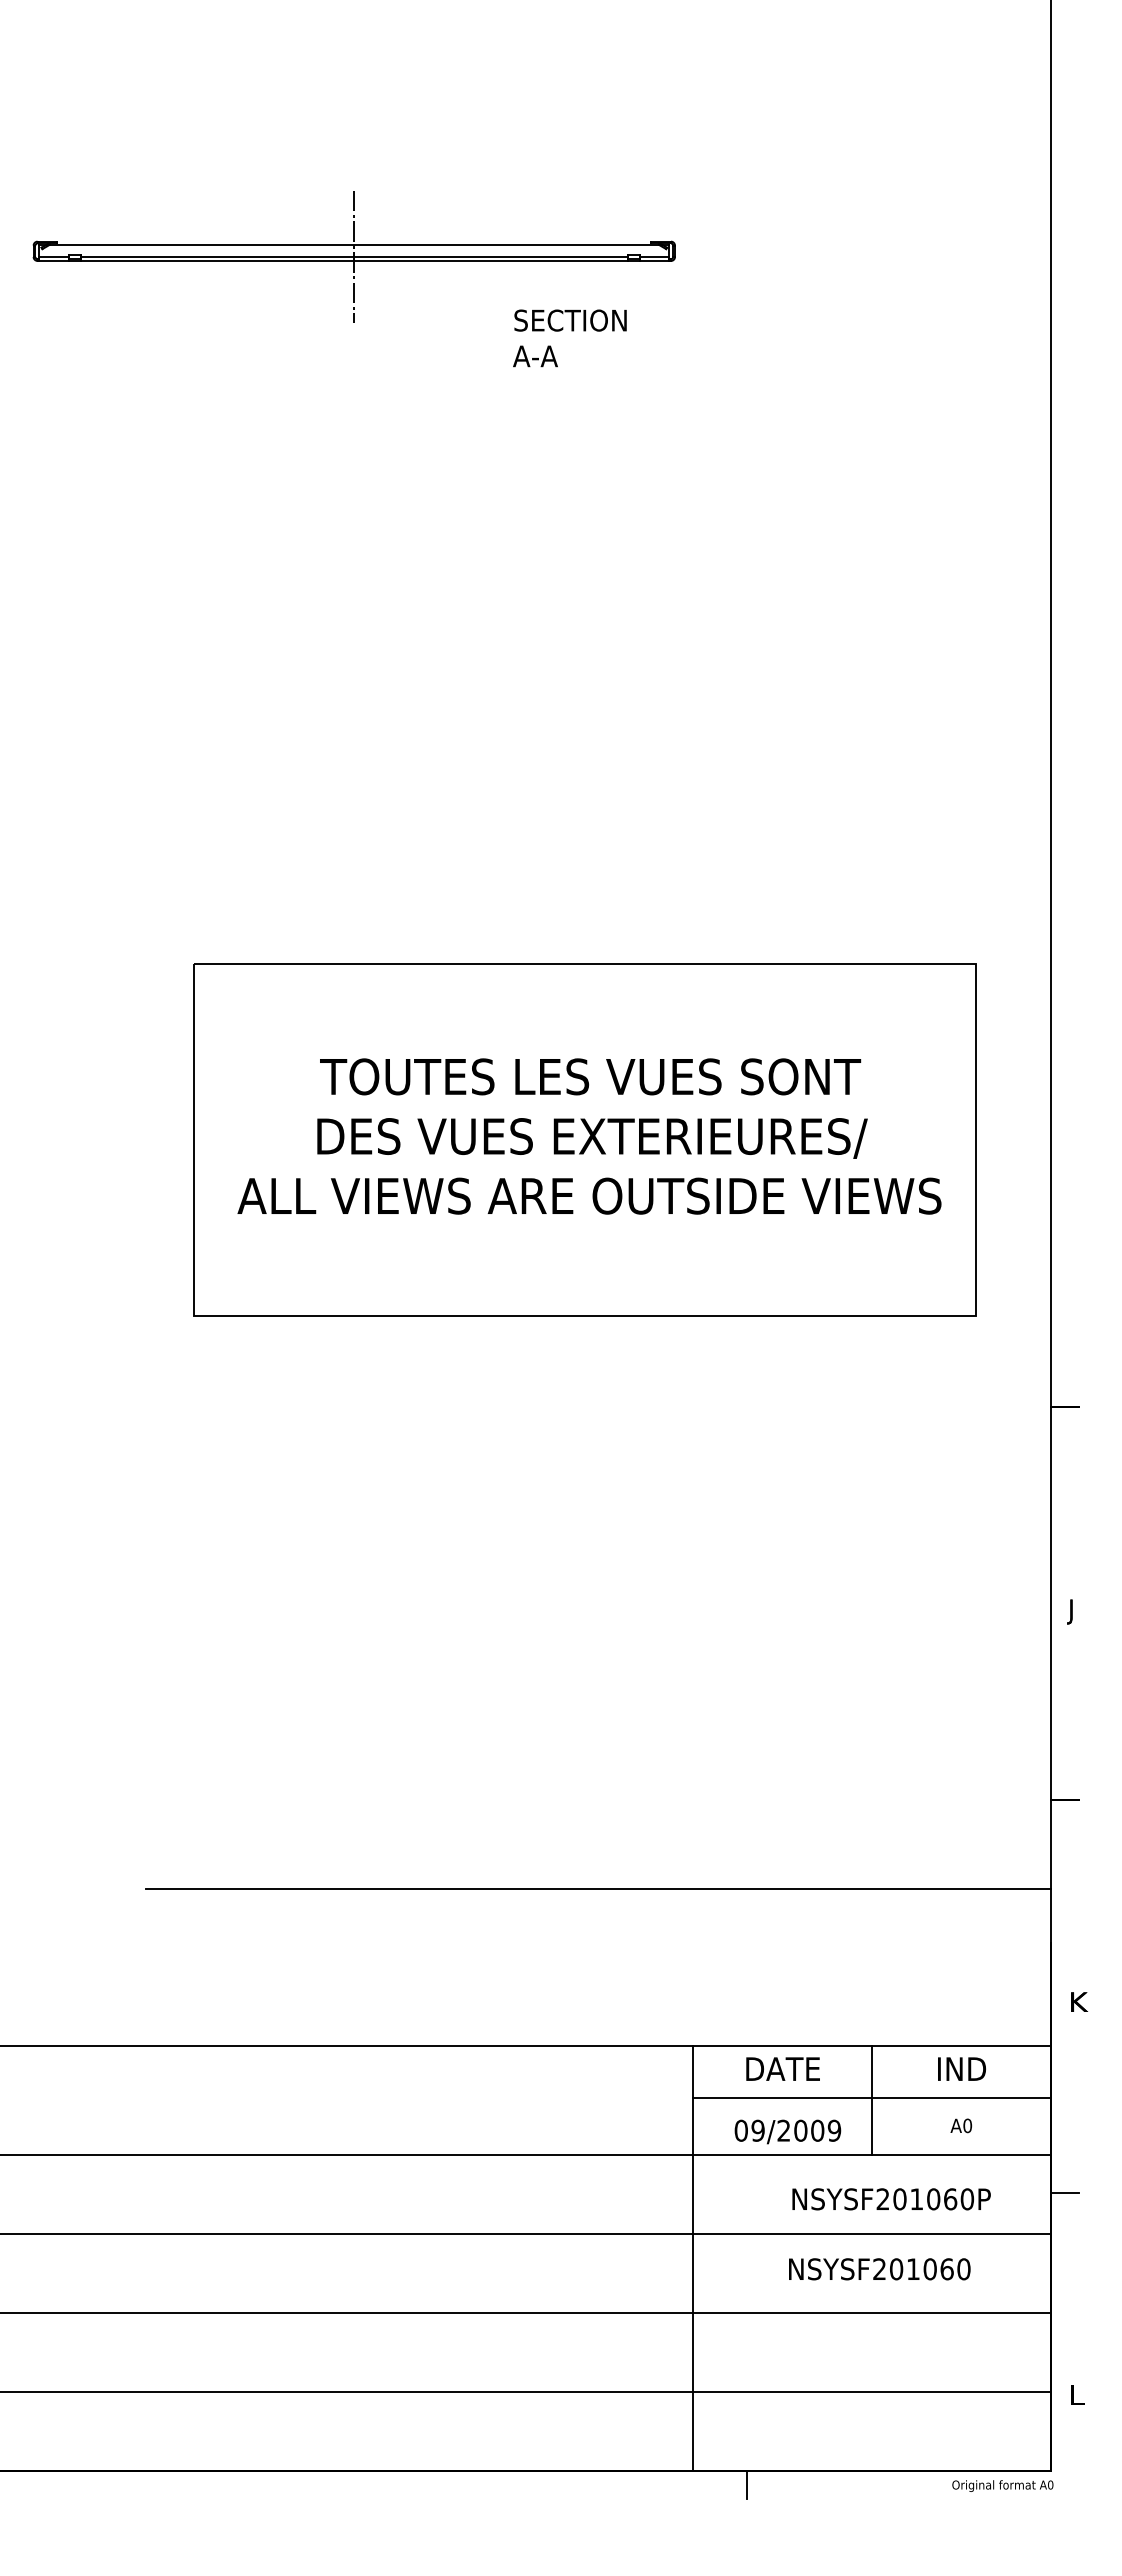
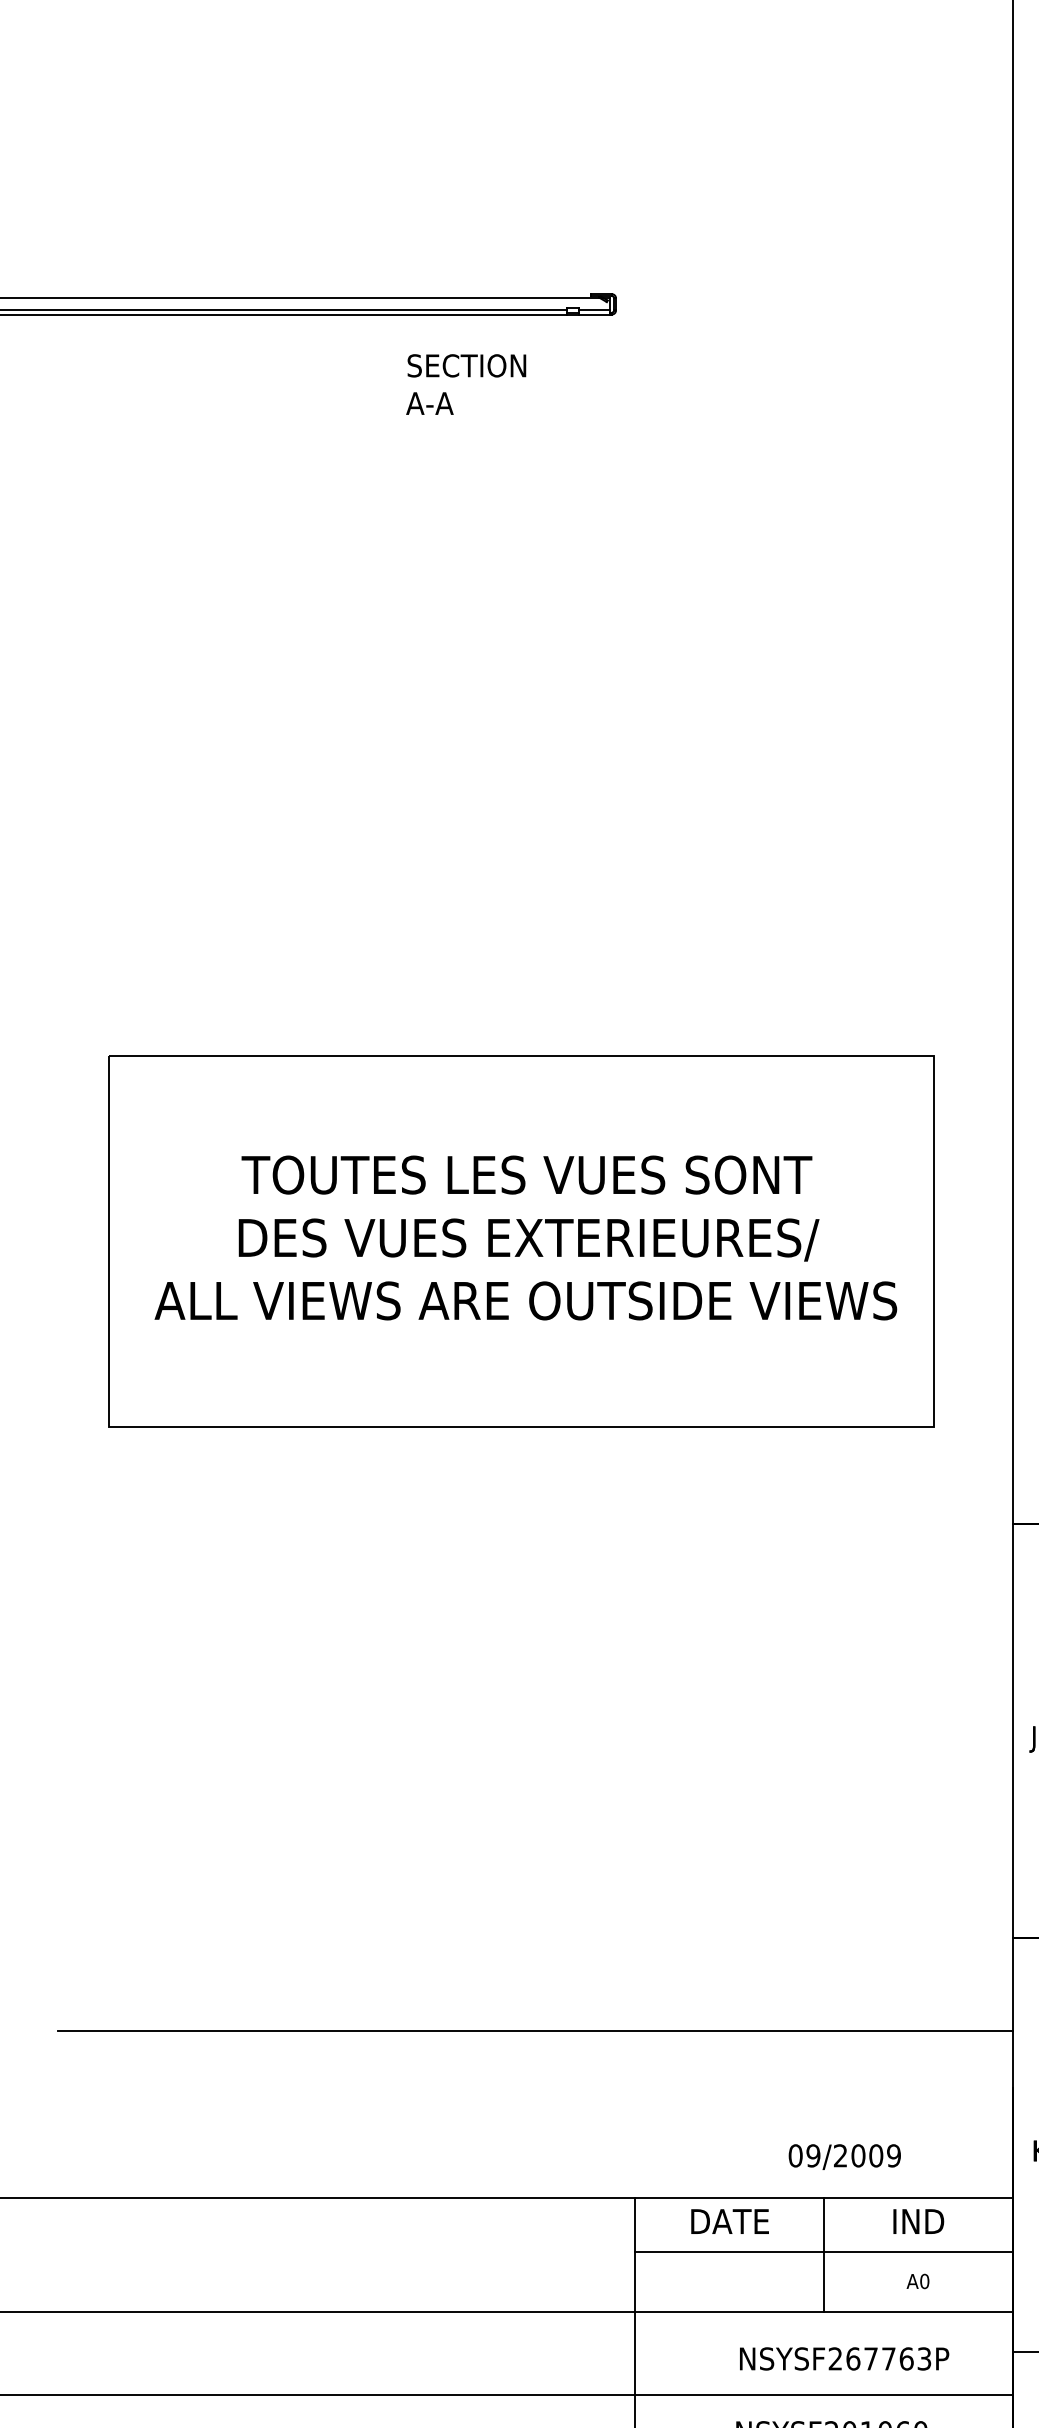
line: (354, 256) -> (278, 309), removed
text: (569, 338) -> (465, 384), moved
text: (787, 2131) -> (844, 2156), moved
text: (933, 2199) -> (888, 2359), NSYSF201060P -> NSYSF267763P

